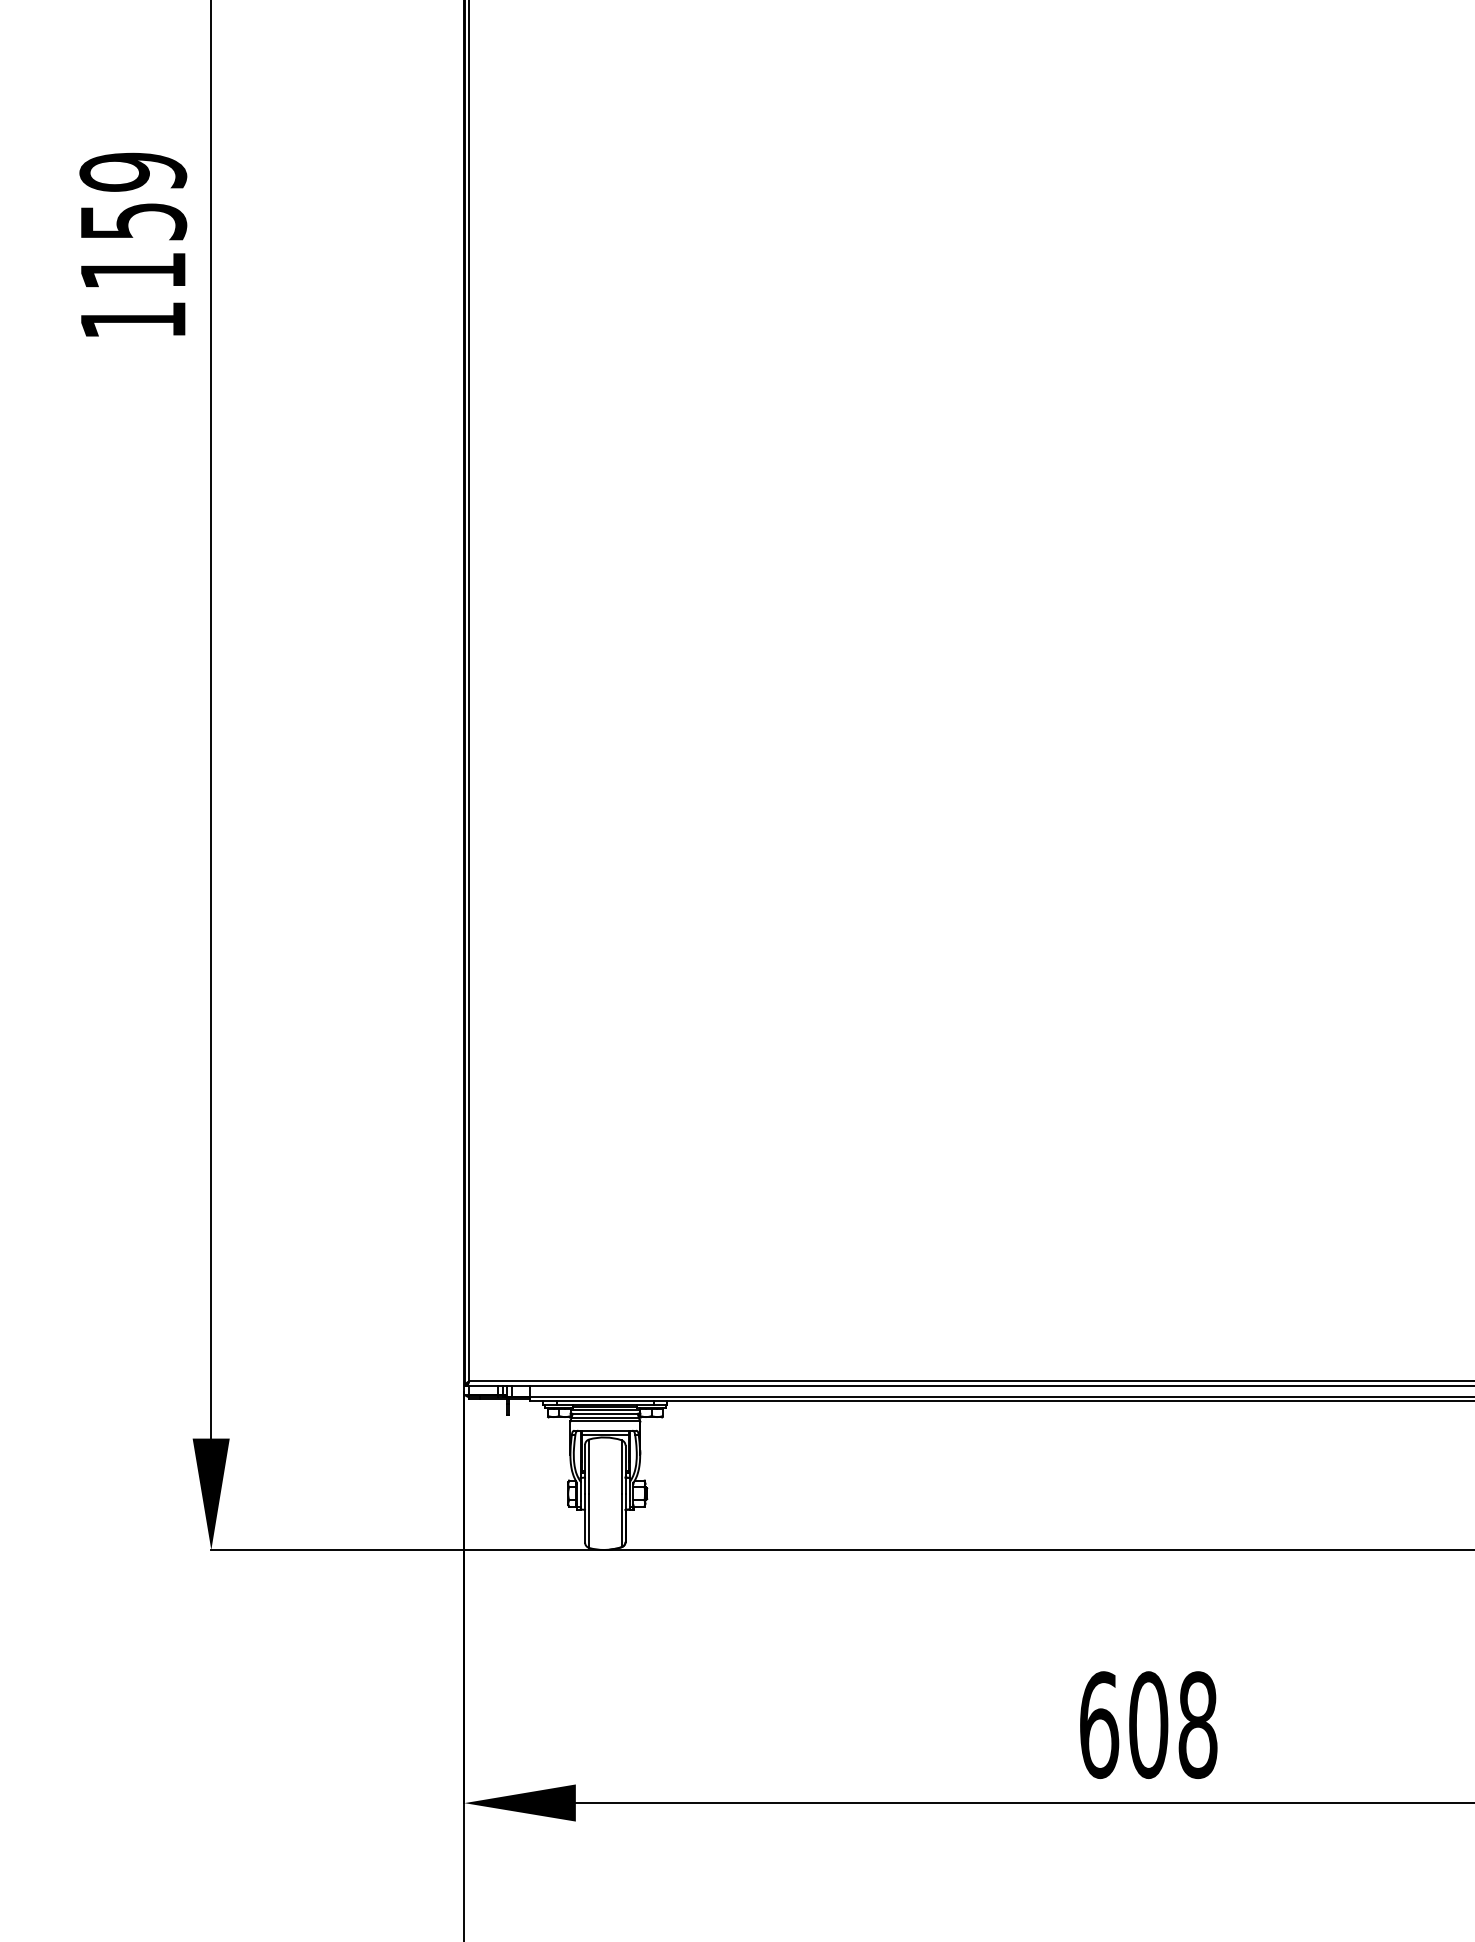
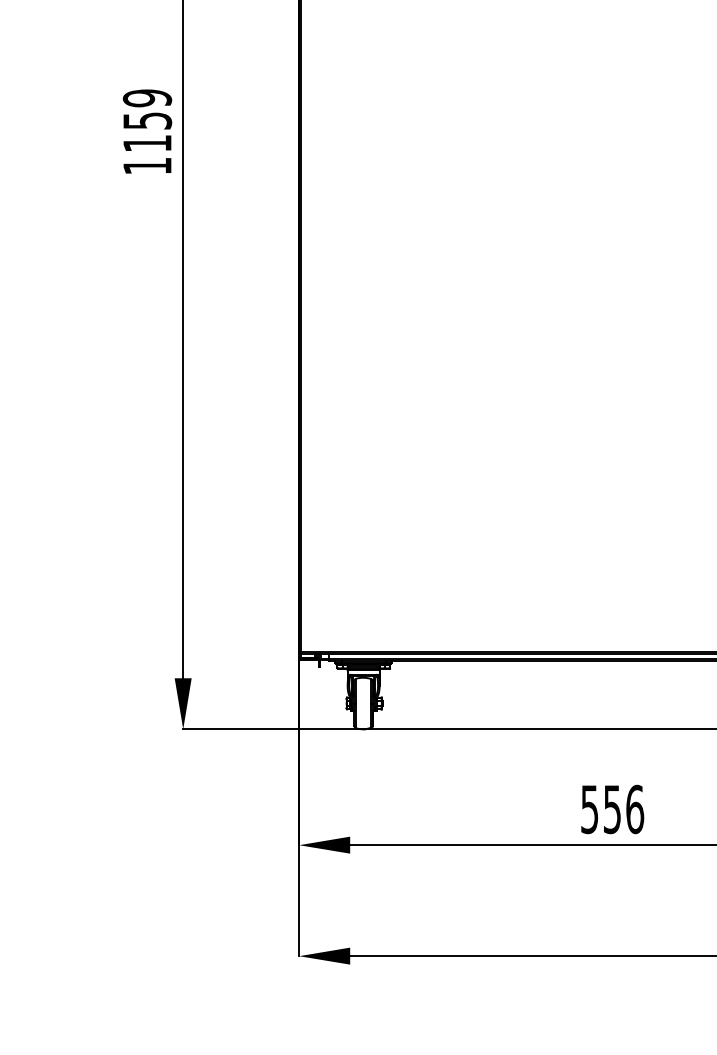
text: (1148, 1725) -> (612, 809), 608 -> 556

